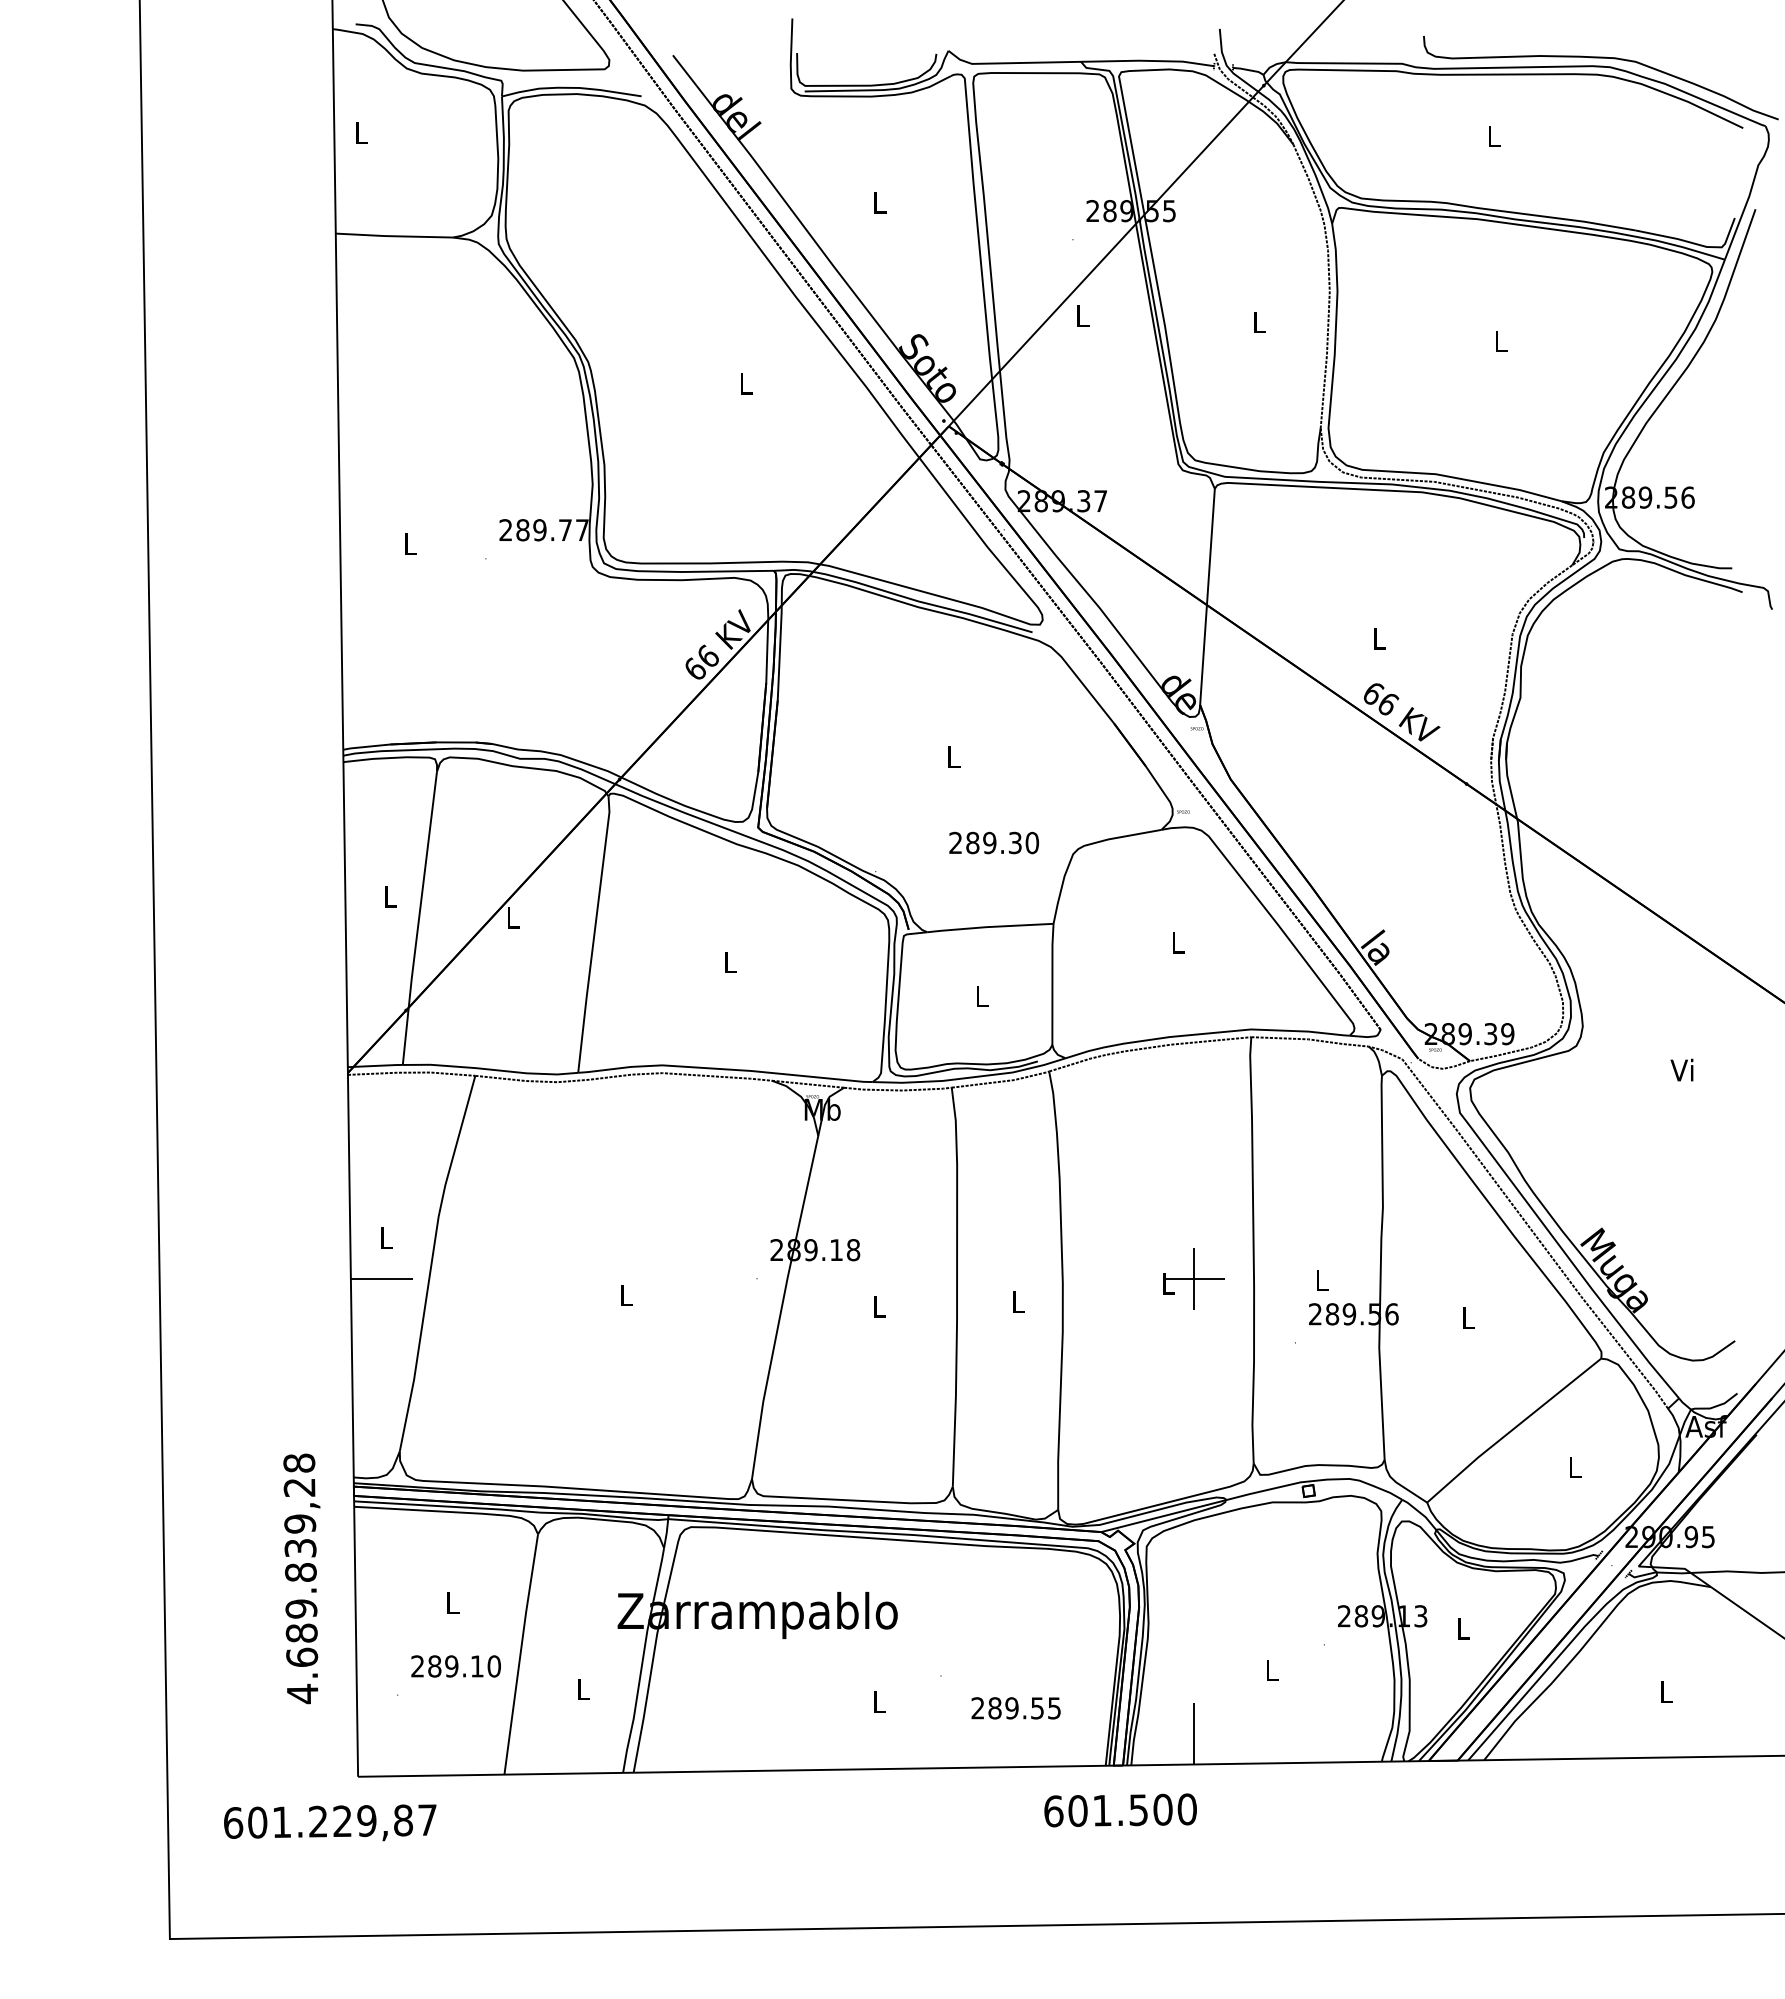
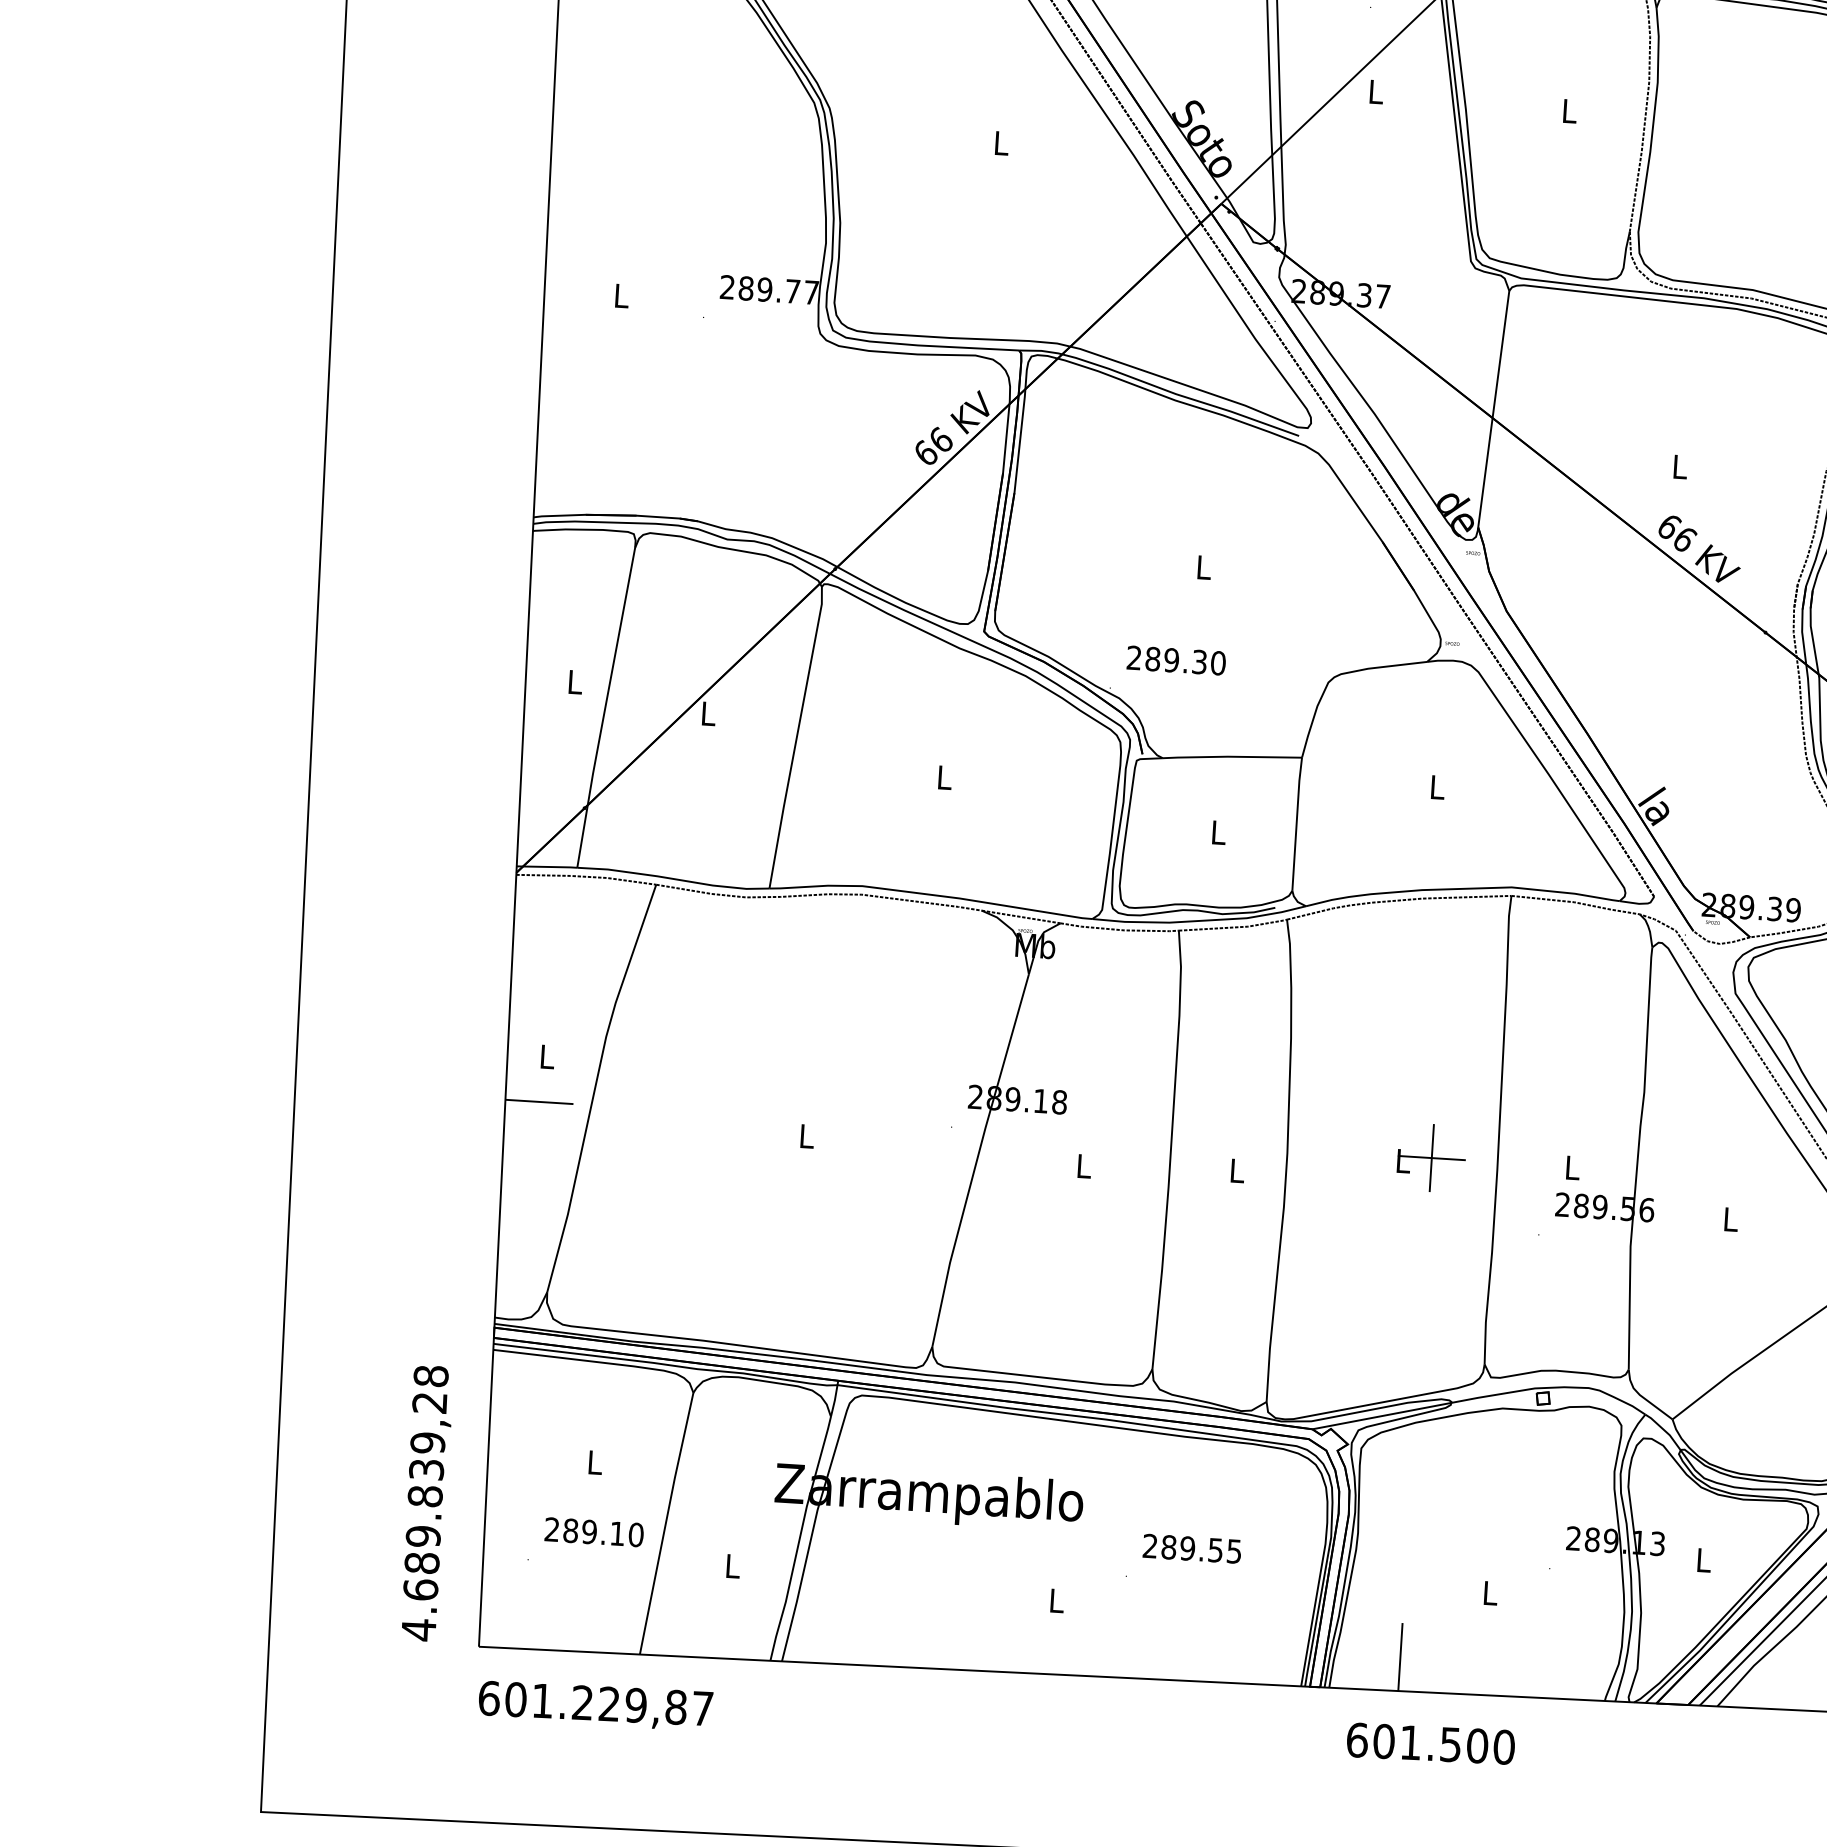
text: (993, 842) -> (1175, 660), moved
text: (301, 1578) -> (425, 1503), moved
text: (1015, 1708) -> (1191, 1548), moved
text: (1120, 1810) -> (1430, 1743), moved
text: (330, 1822) -> (596, 1704), moved

